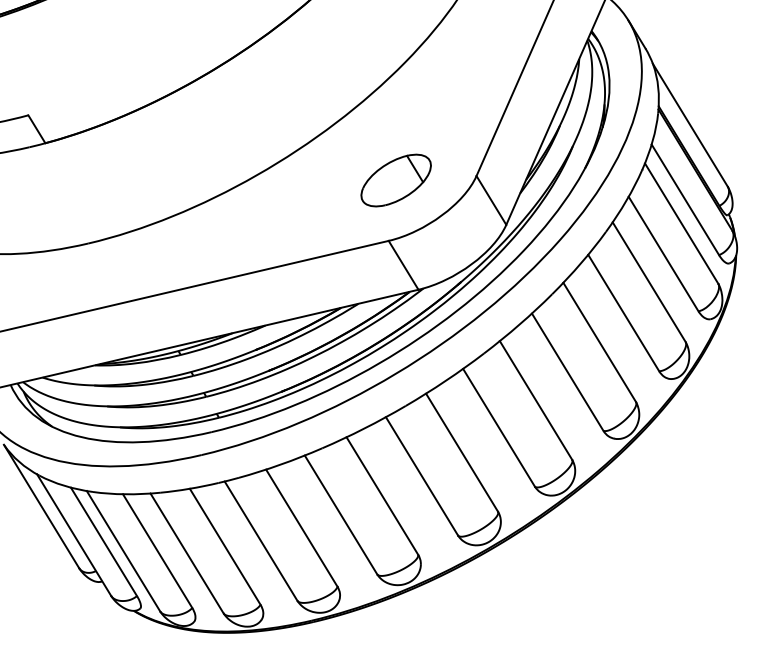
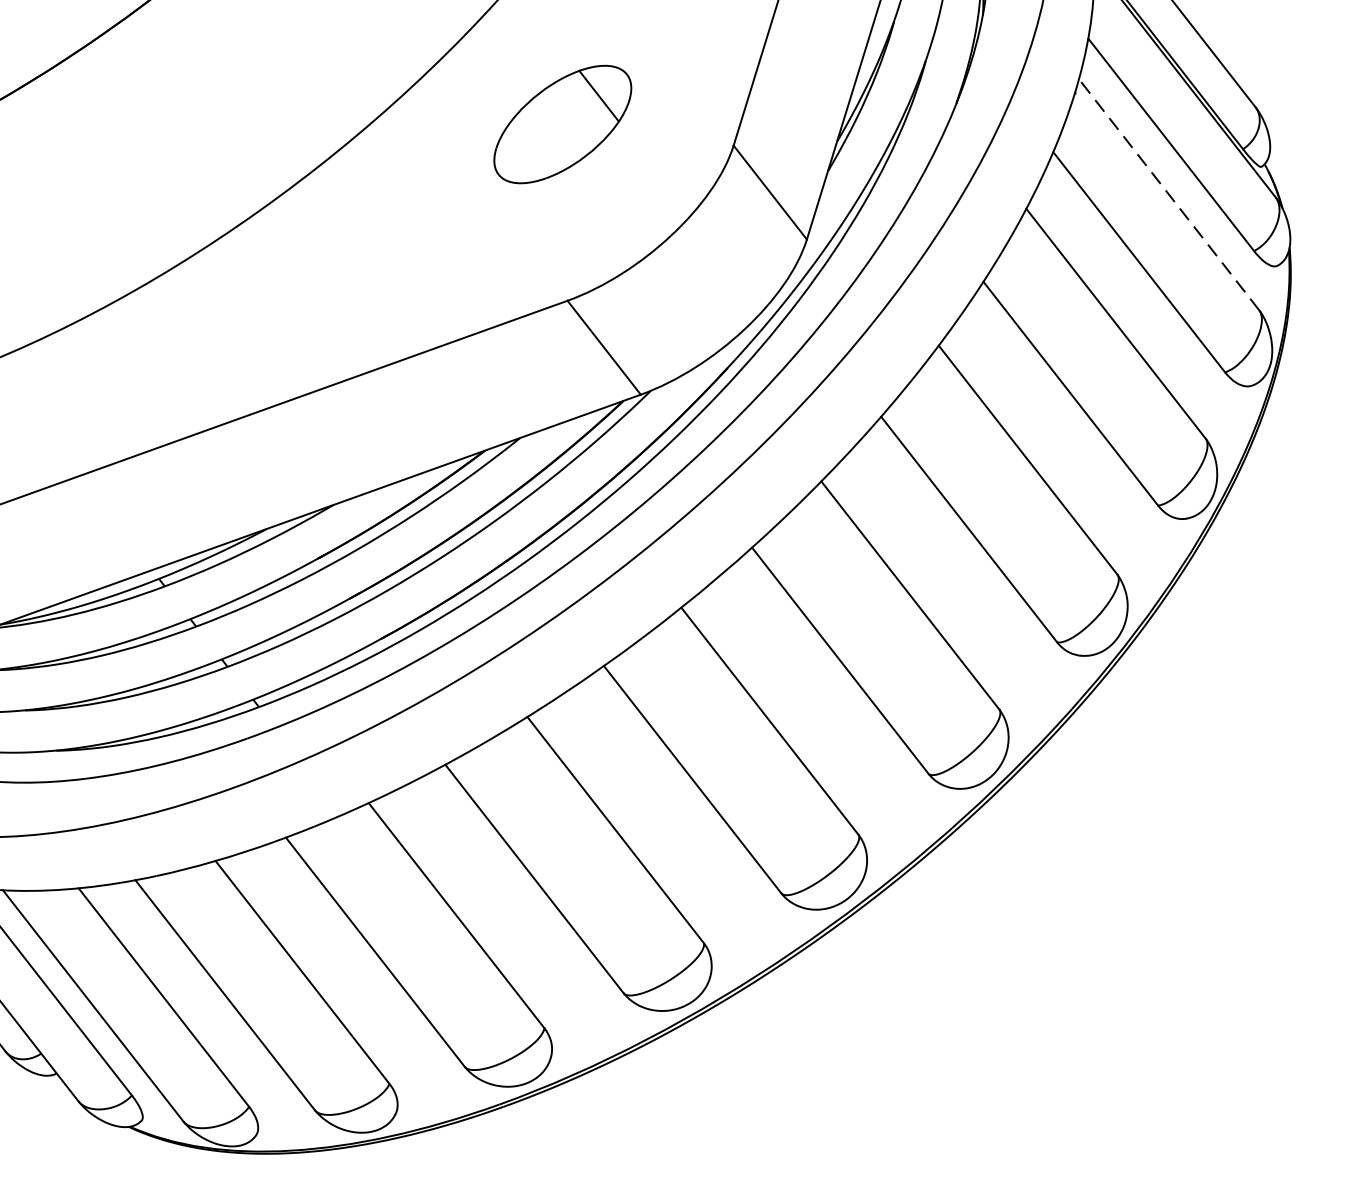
part: (395, 180) -> (561, 124), moved
line: (681, 223) -> (1168, 194), solid -> dashed

